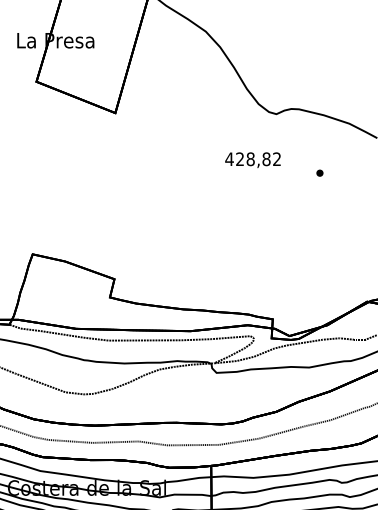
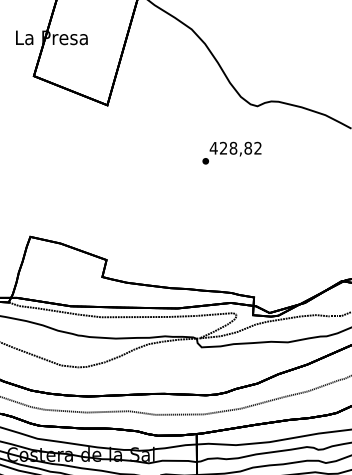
part: (319, 172) -> (205, 160), moved

